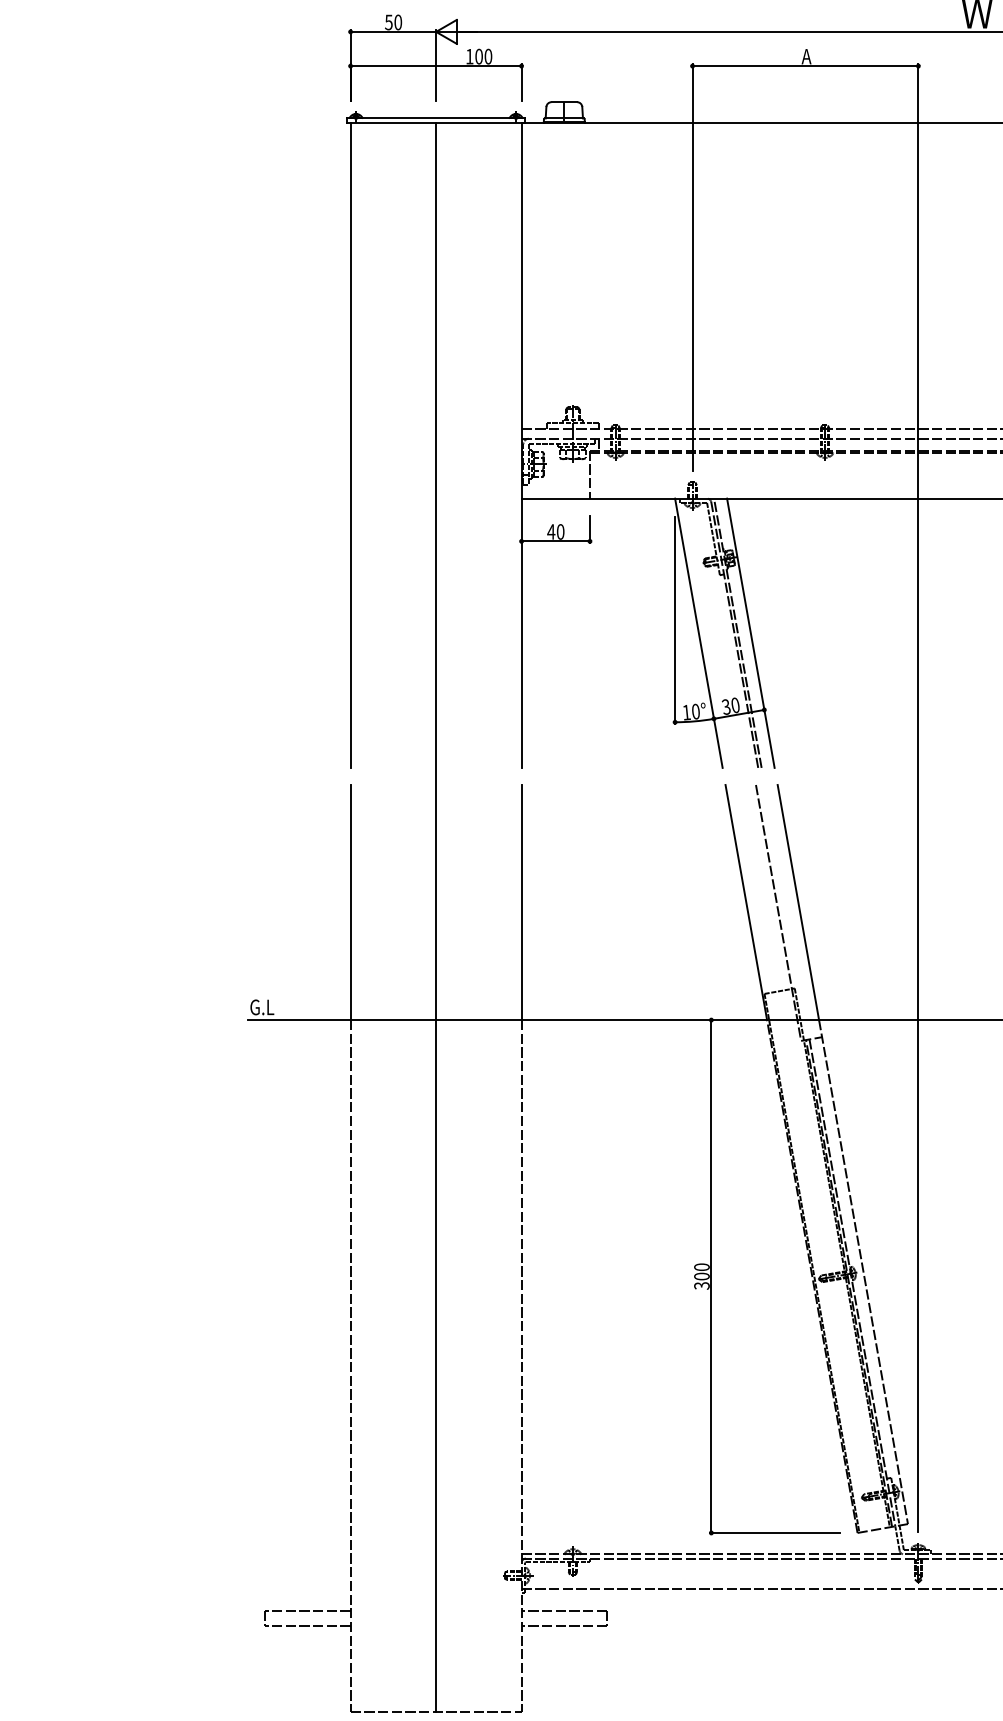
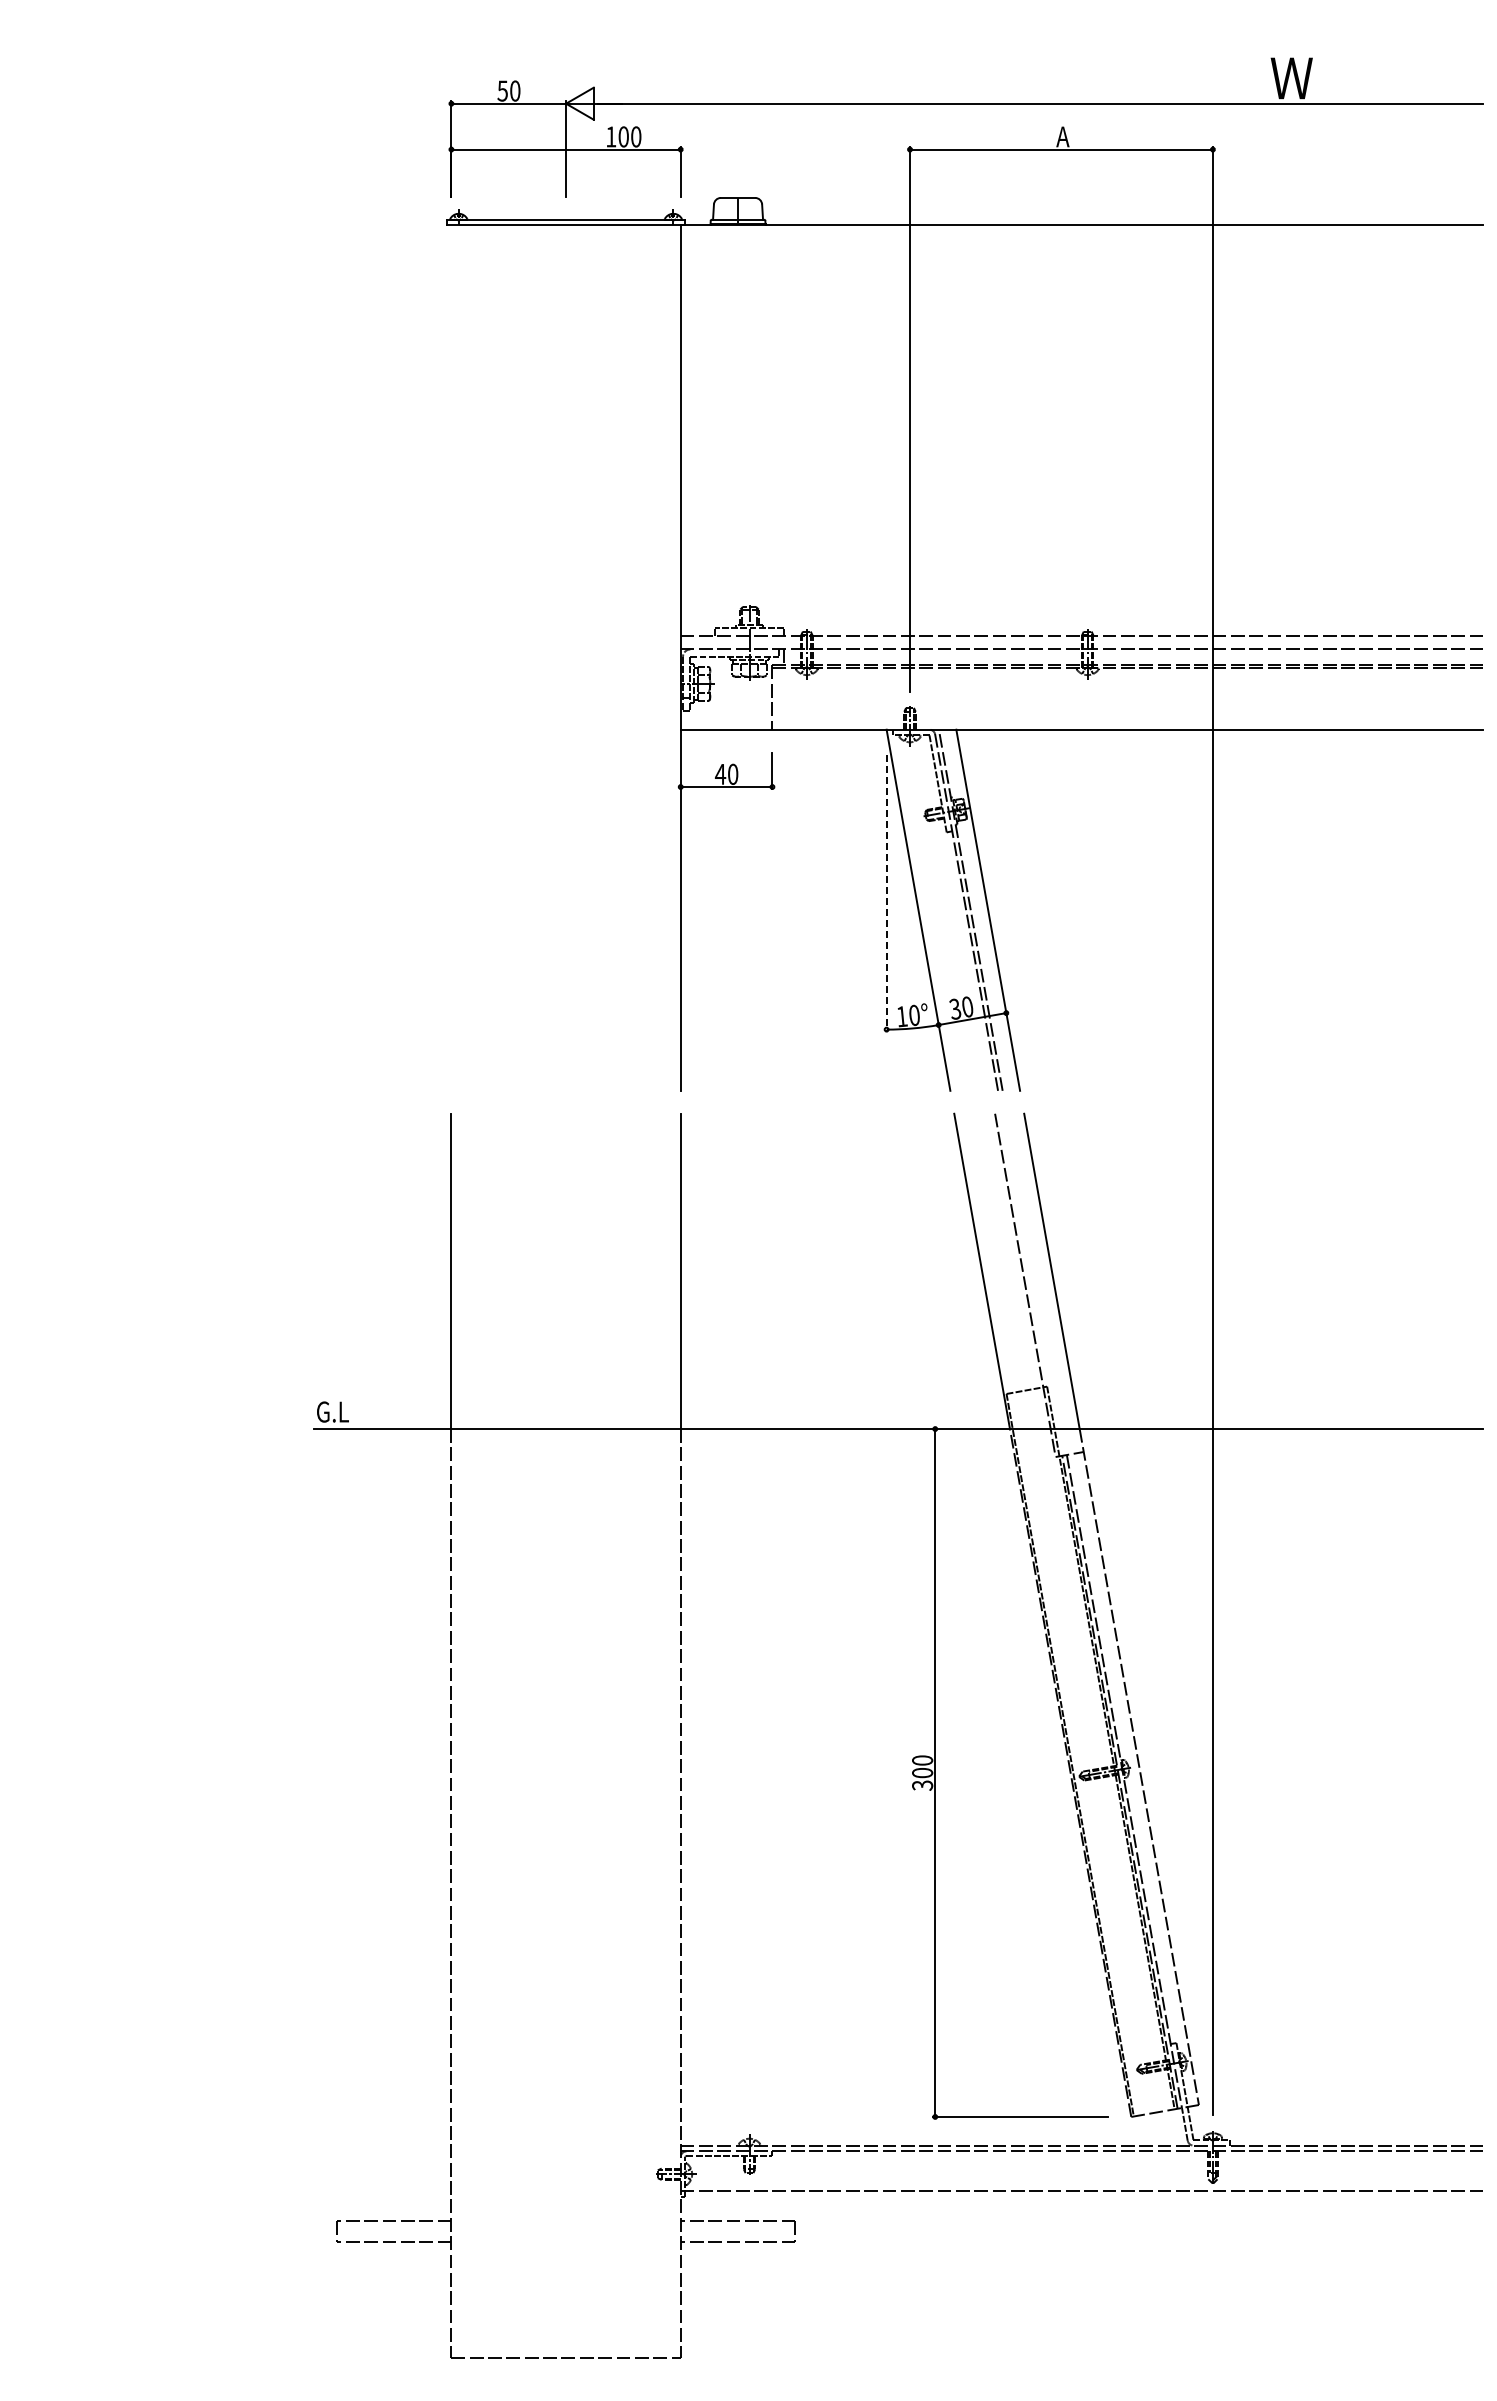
line: (350, 444) -> (451, 657), removed
line: (675, 620) -> (886, 893), solid -> dashed
line: (436, 917) -> (566, 1291), removed

